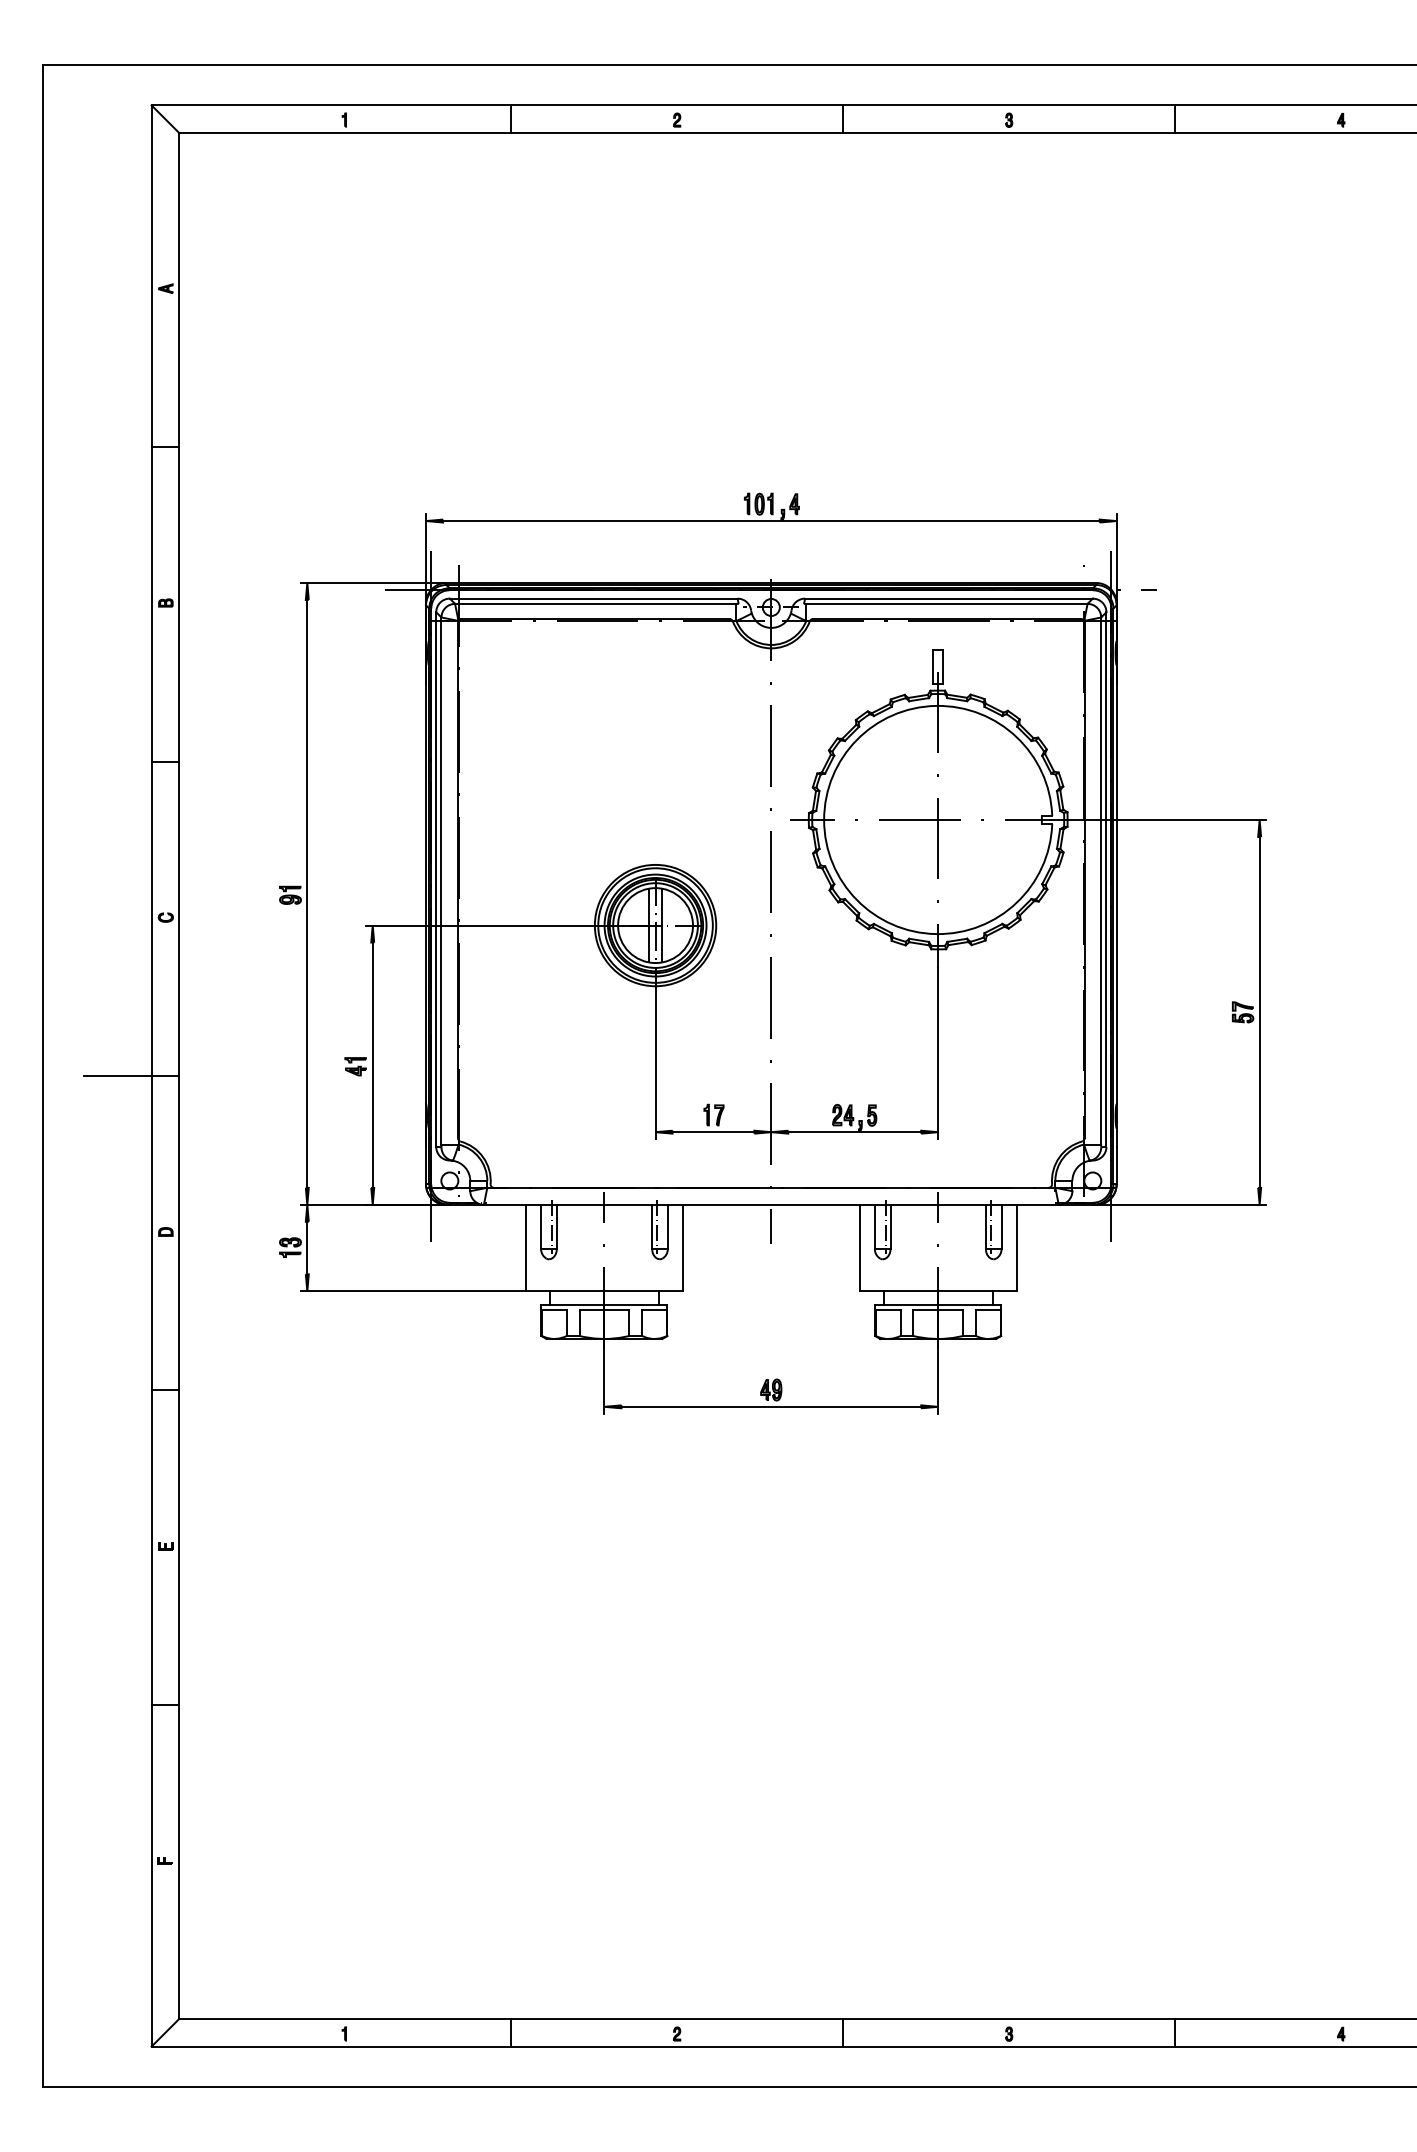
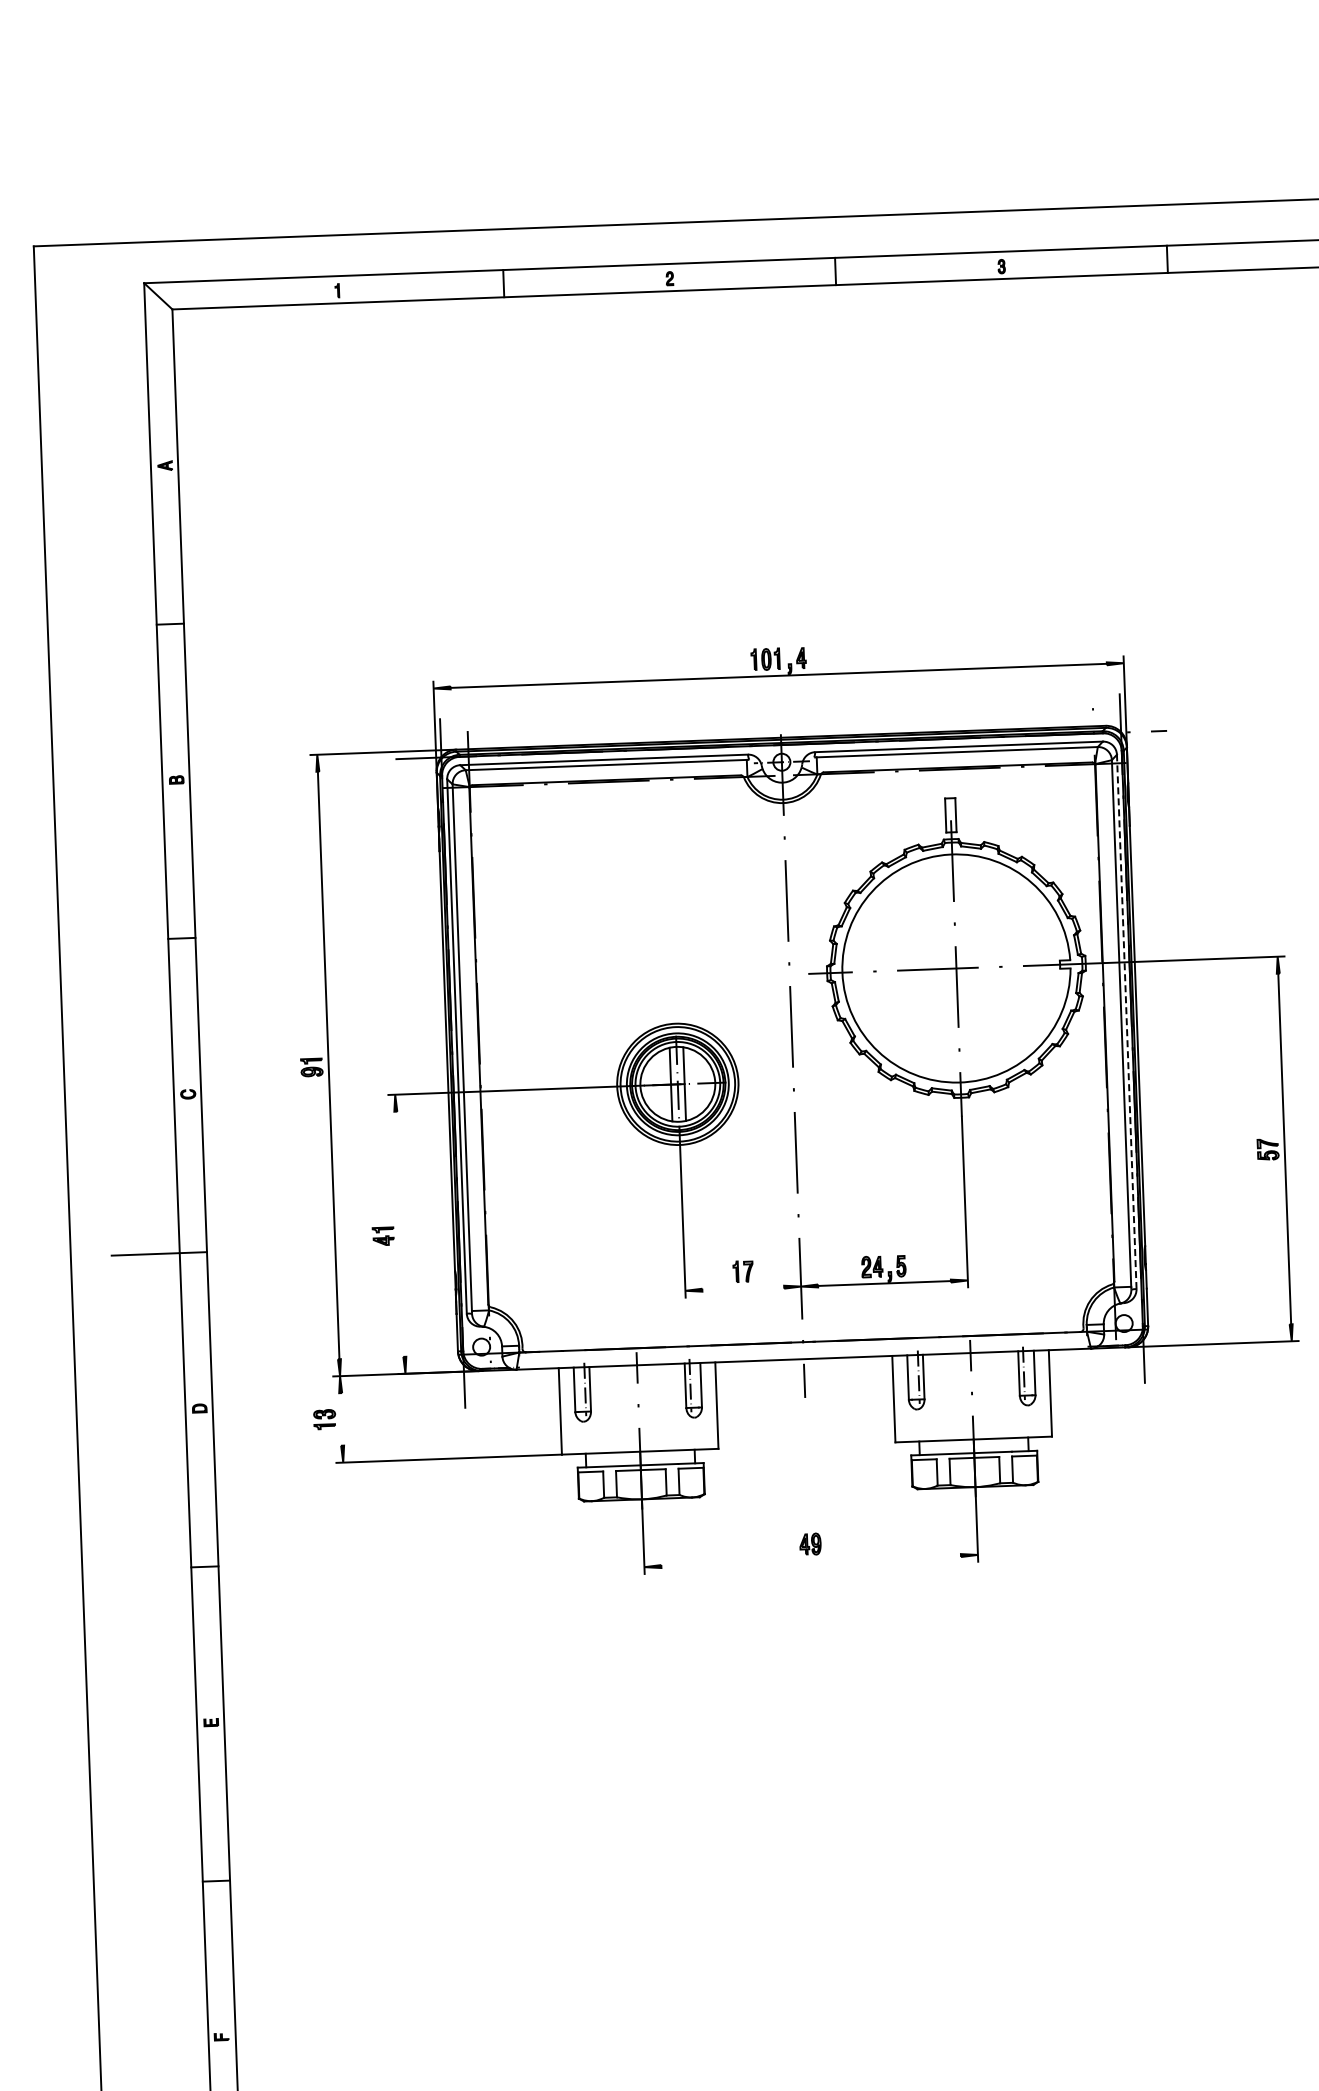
line: (1106, 879) -> (1126, 1021), solid -> dashed
line: (372, 1064) -> (400, 1233), removed
line: (713, 1132) -> (743, 1289), removed
line: (307, 1247) -> (341, 1418), removed
line: (771, 1406) -> (811, 1560), removed

